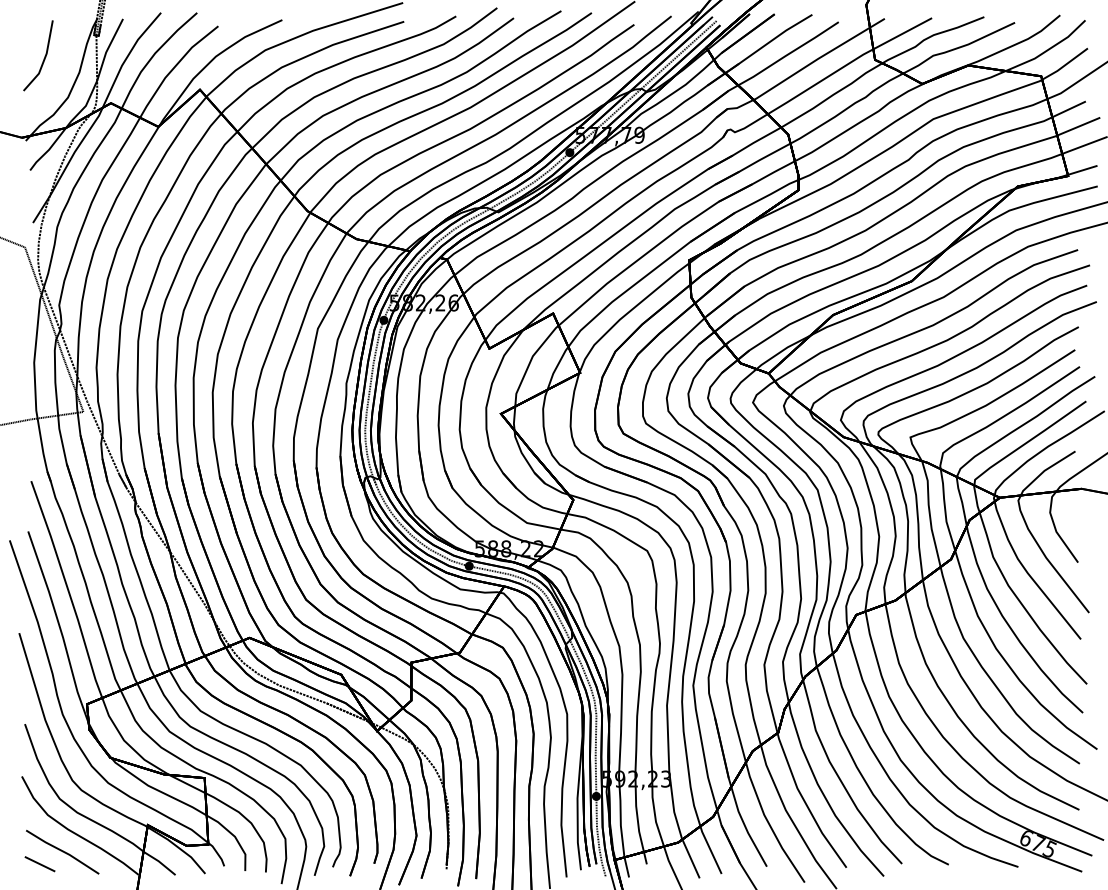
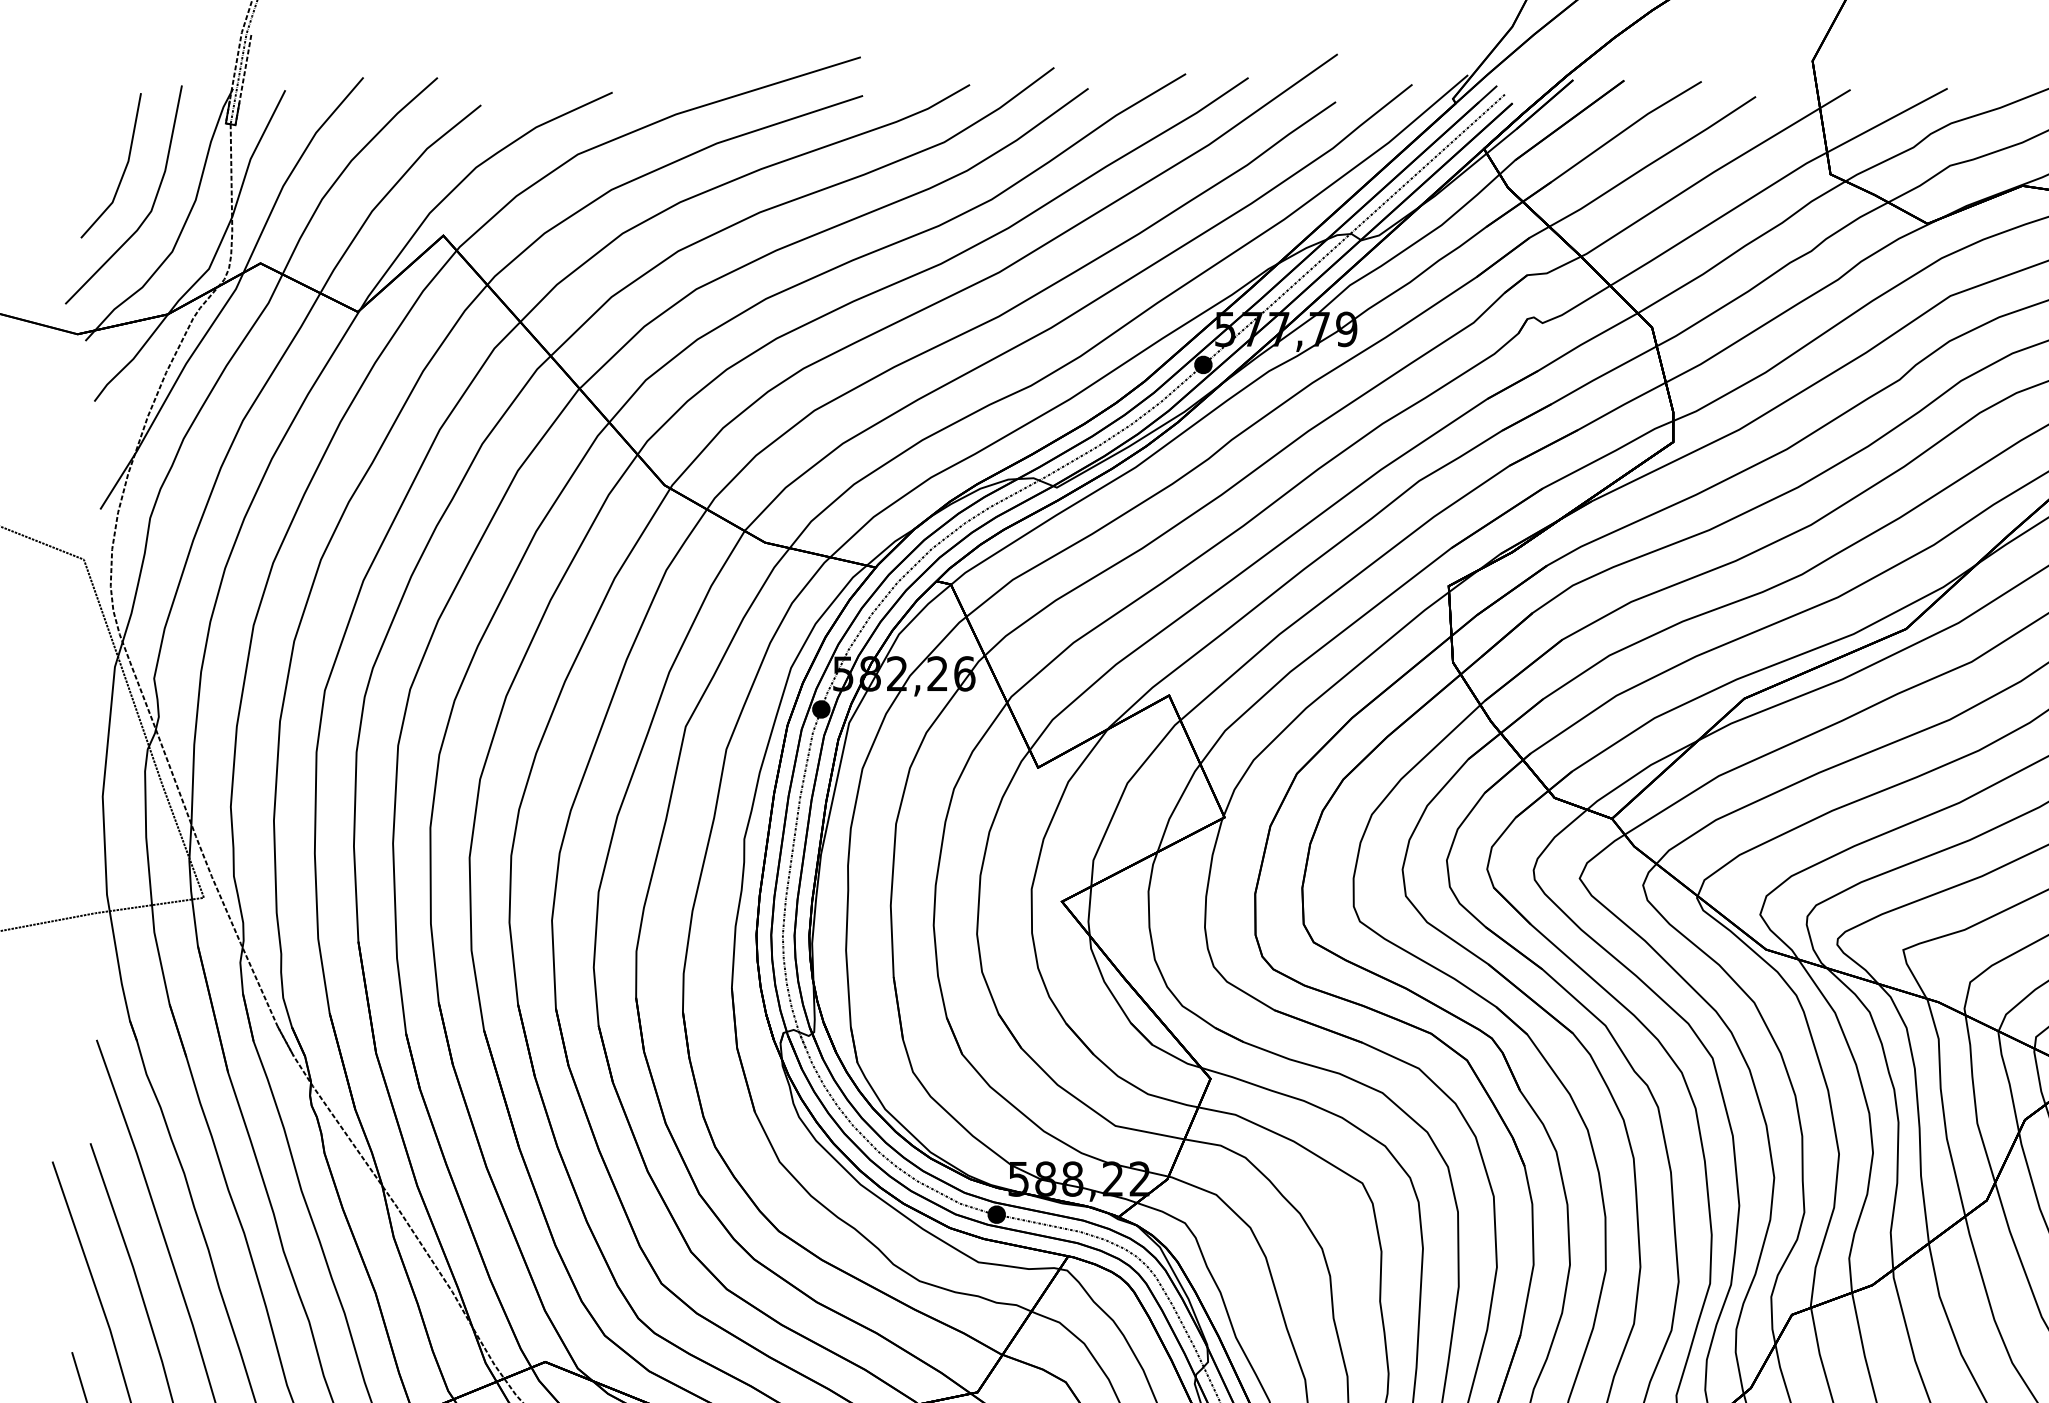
part: (58, 72) -> (152, 200), added

